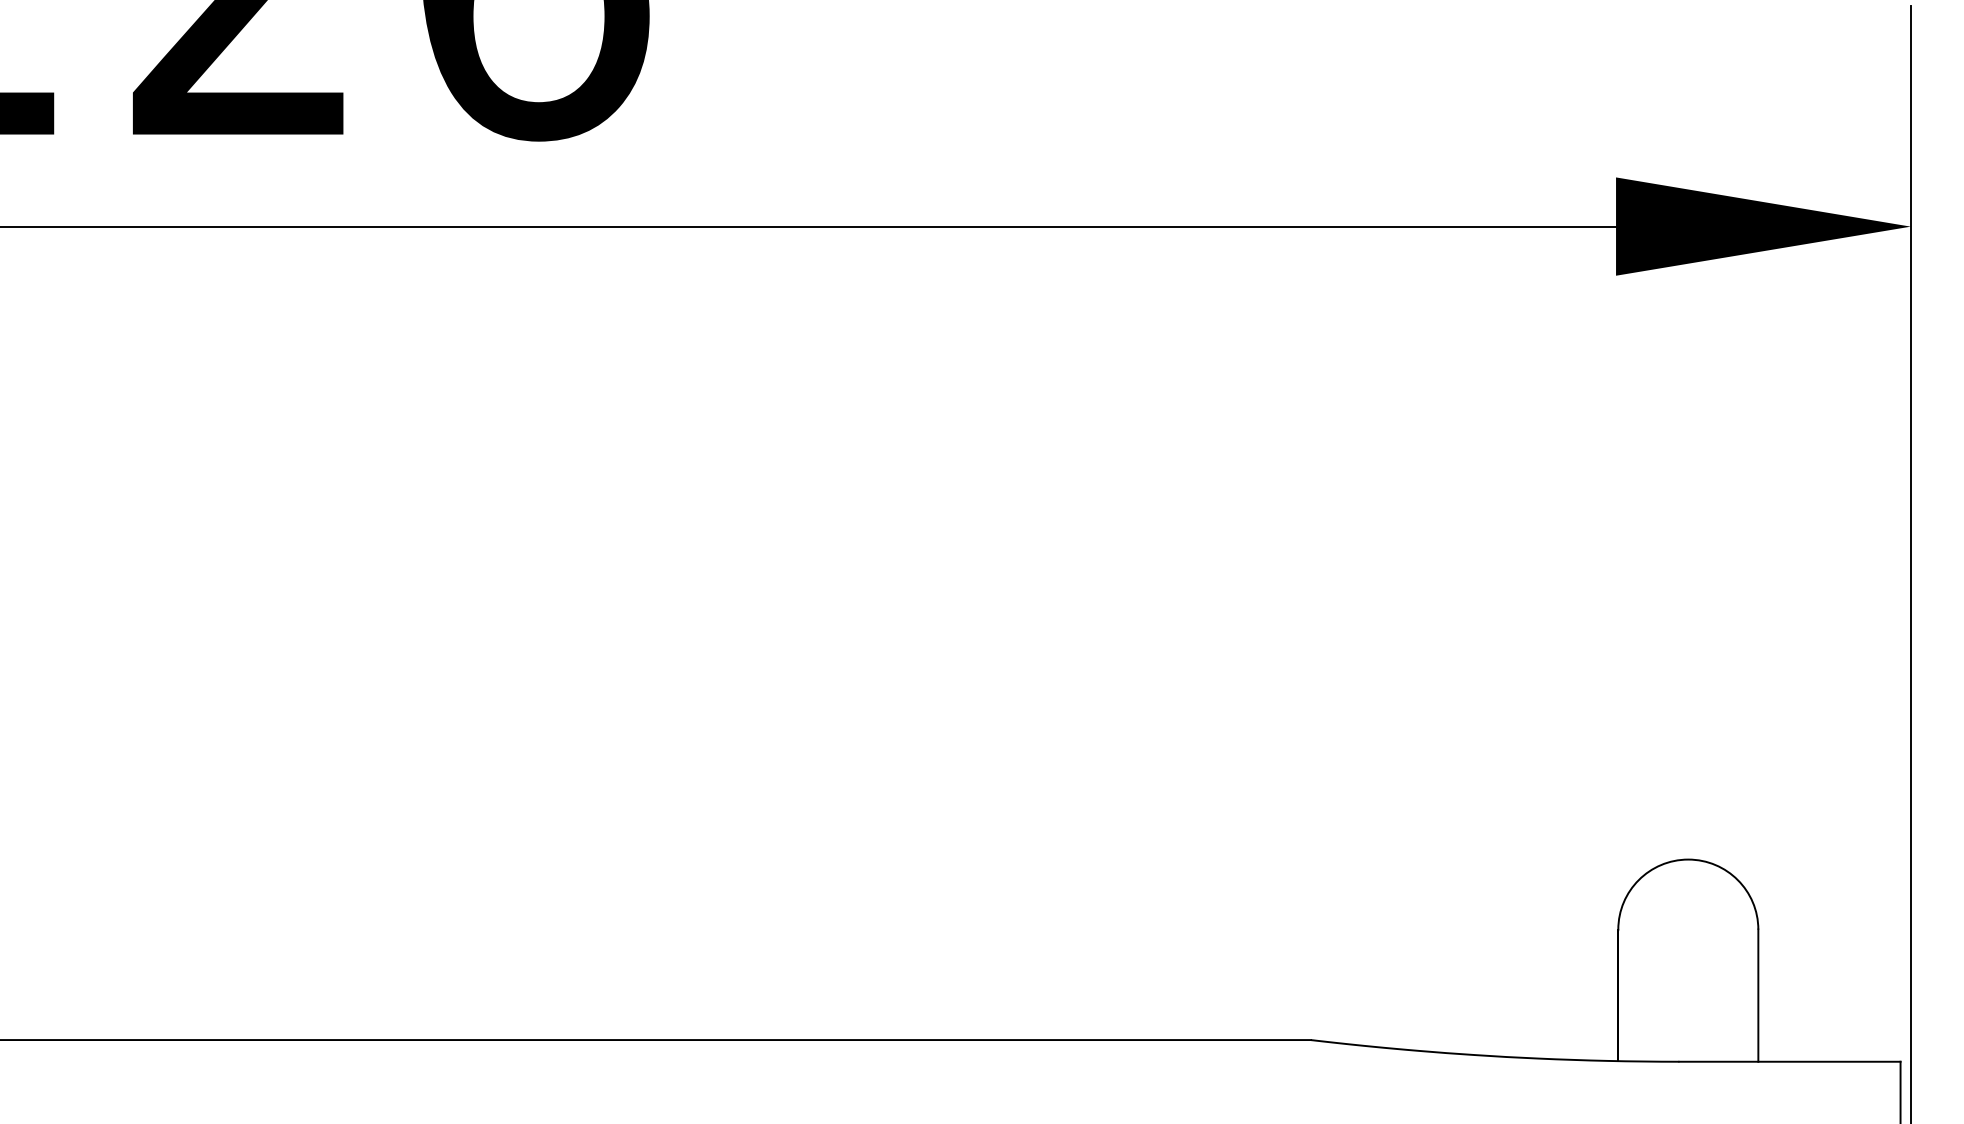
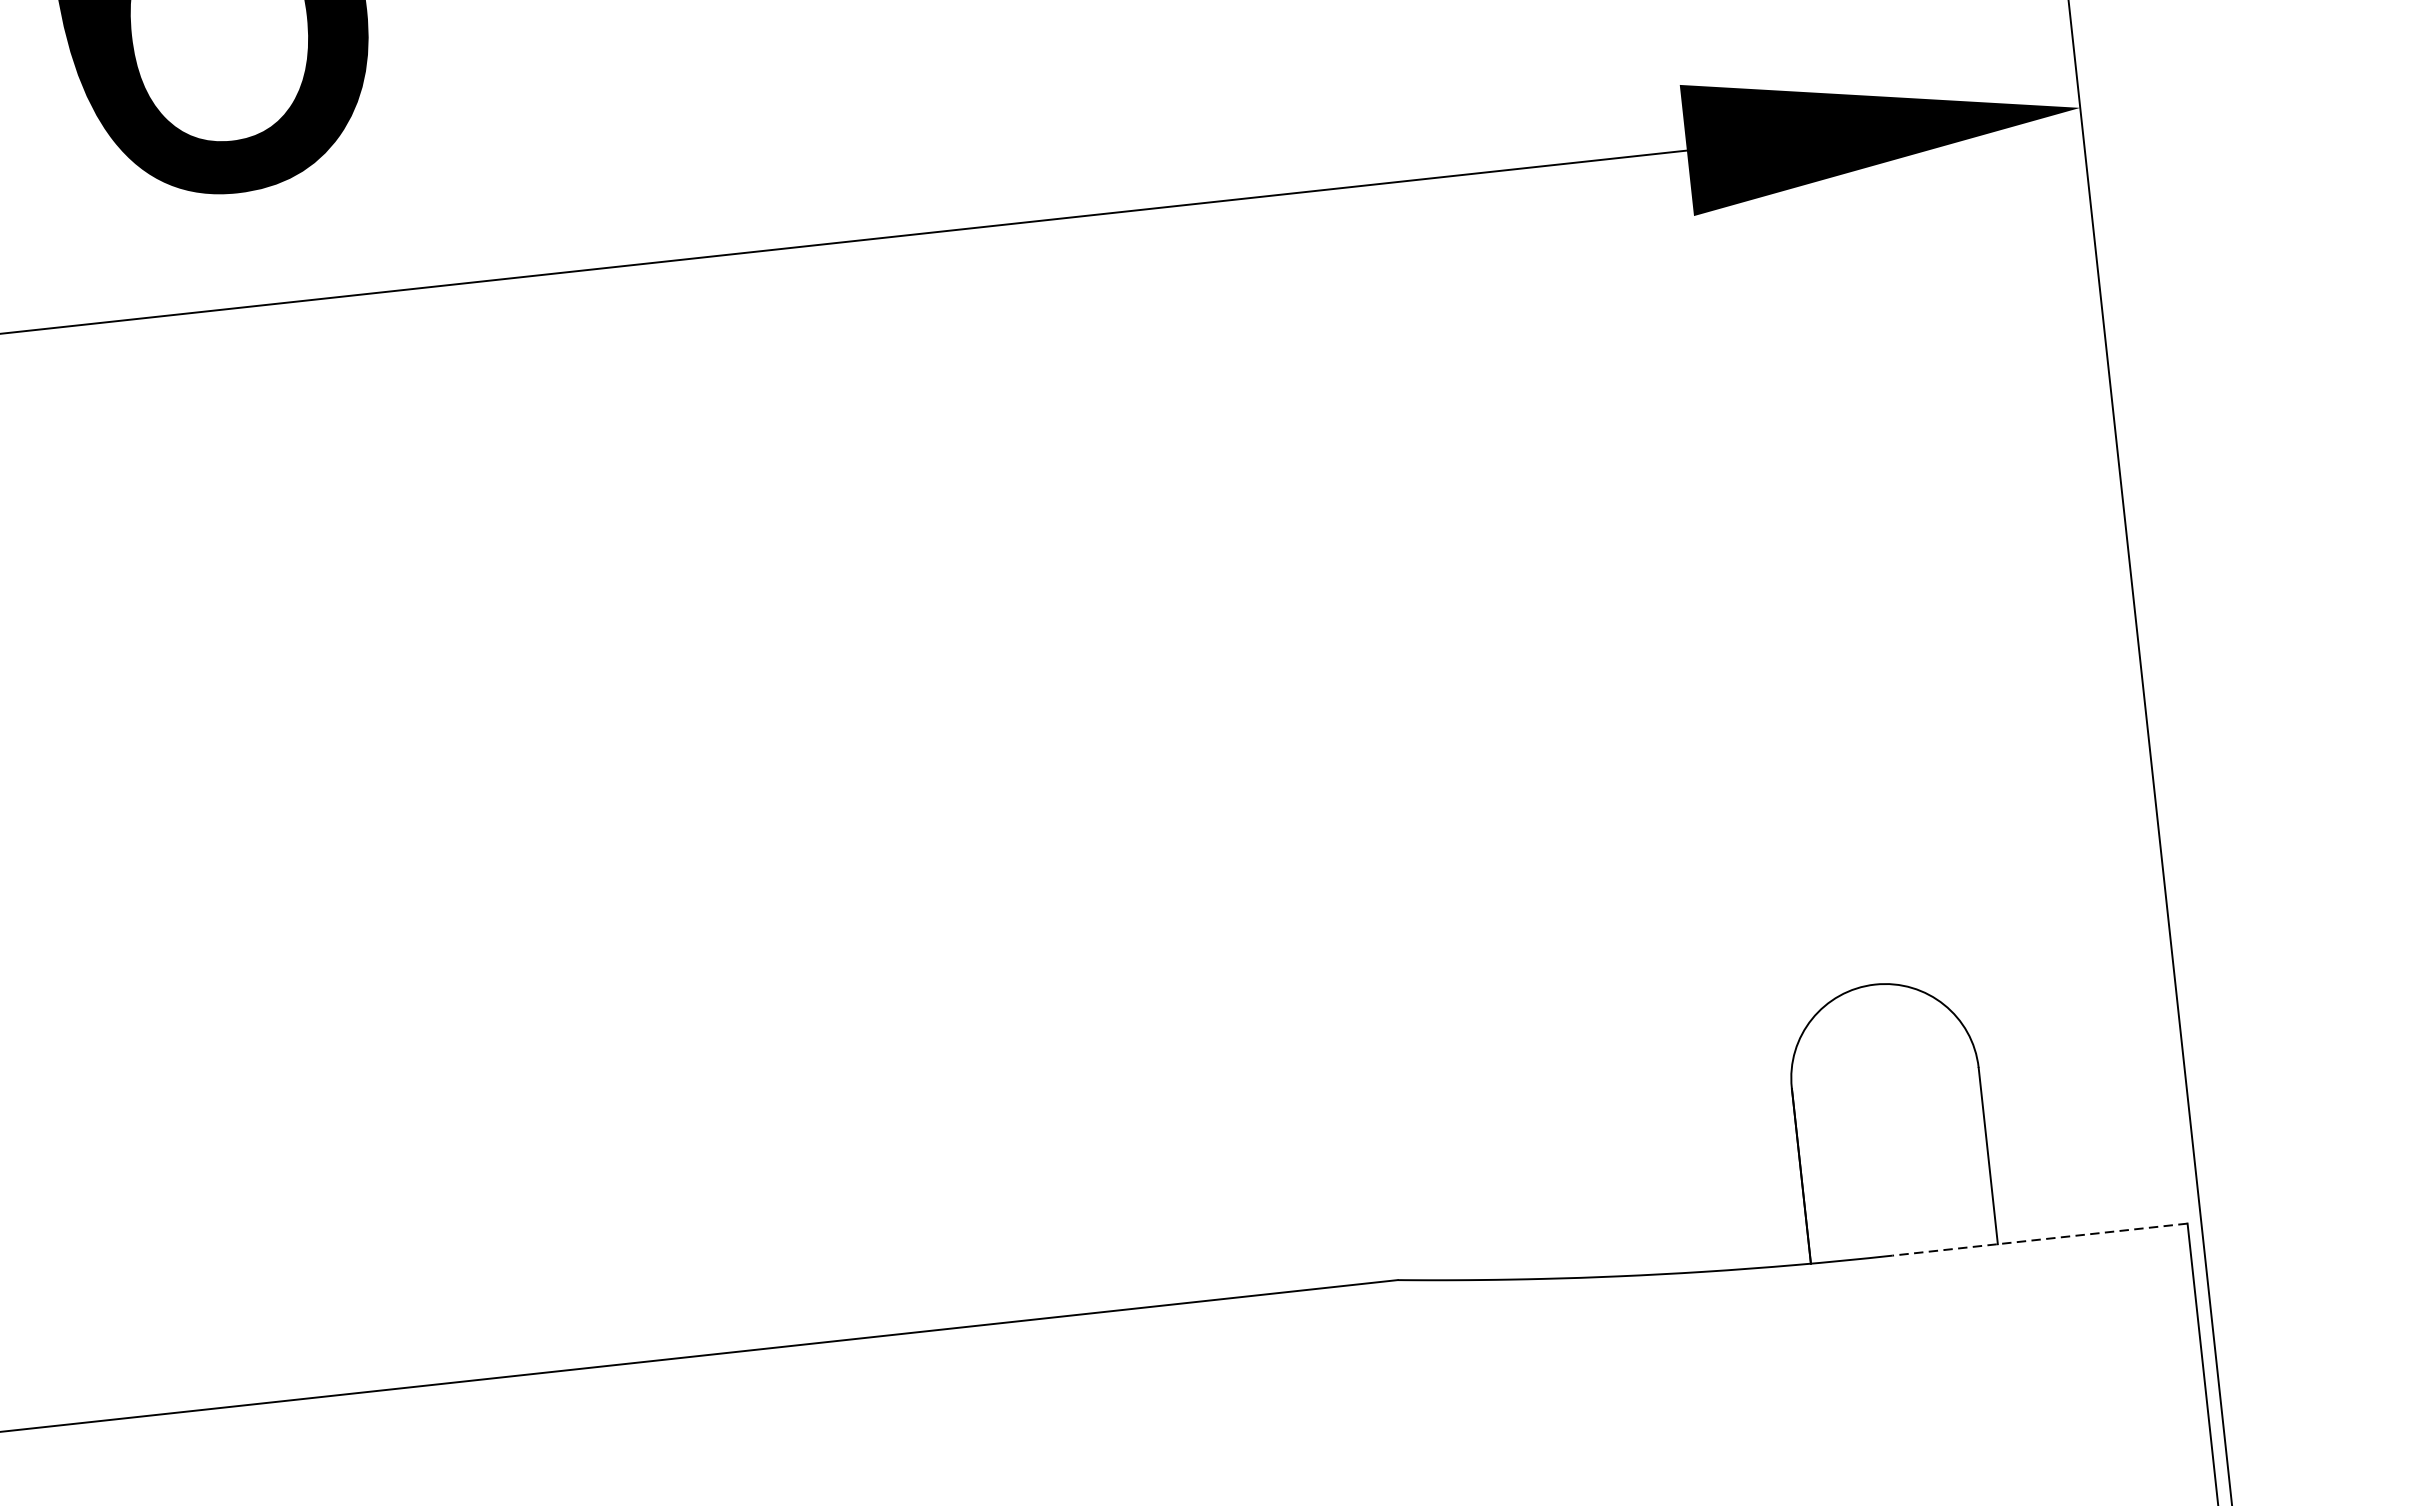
line: (1789, 1061) -> (2039, 1239), solid -> dashed

